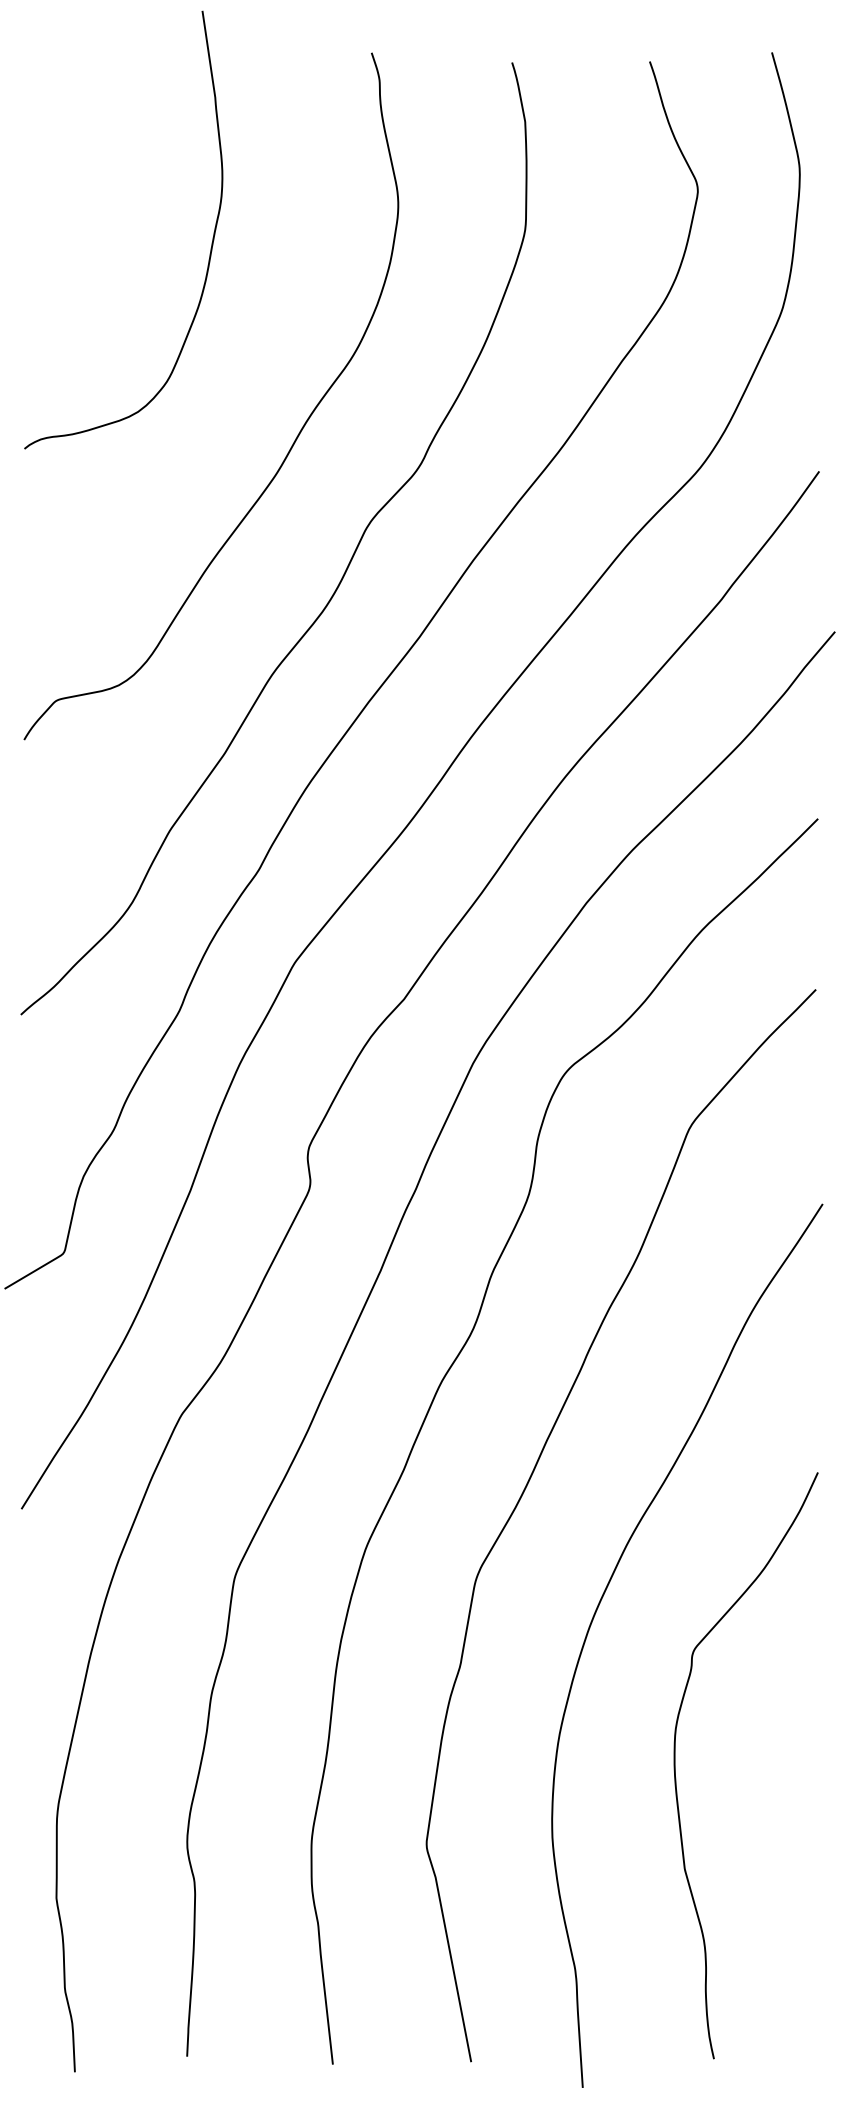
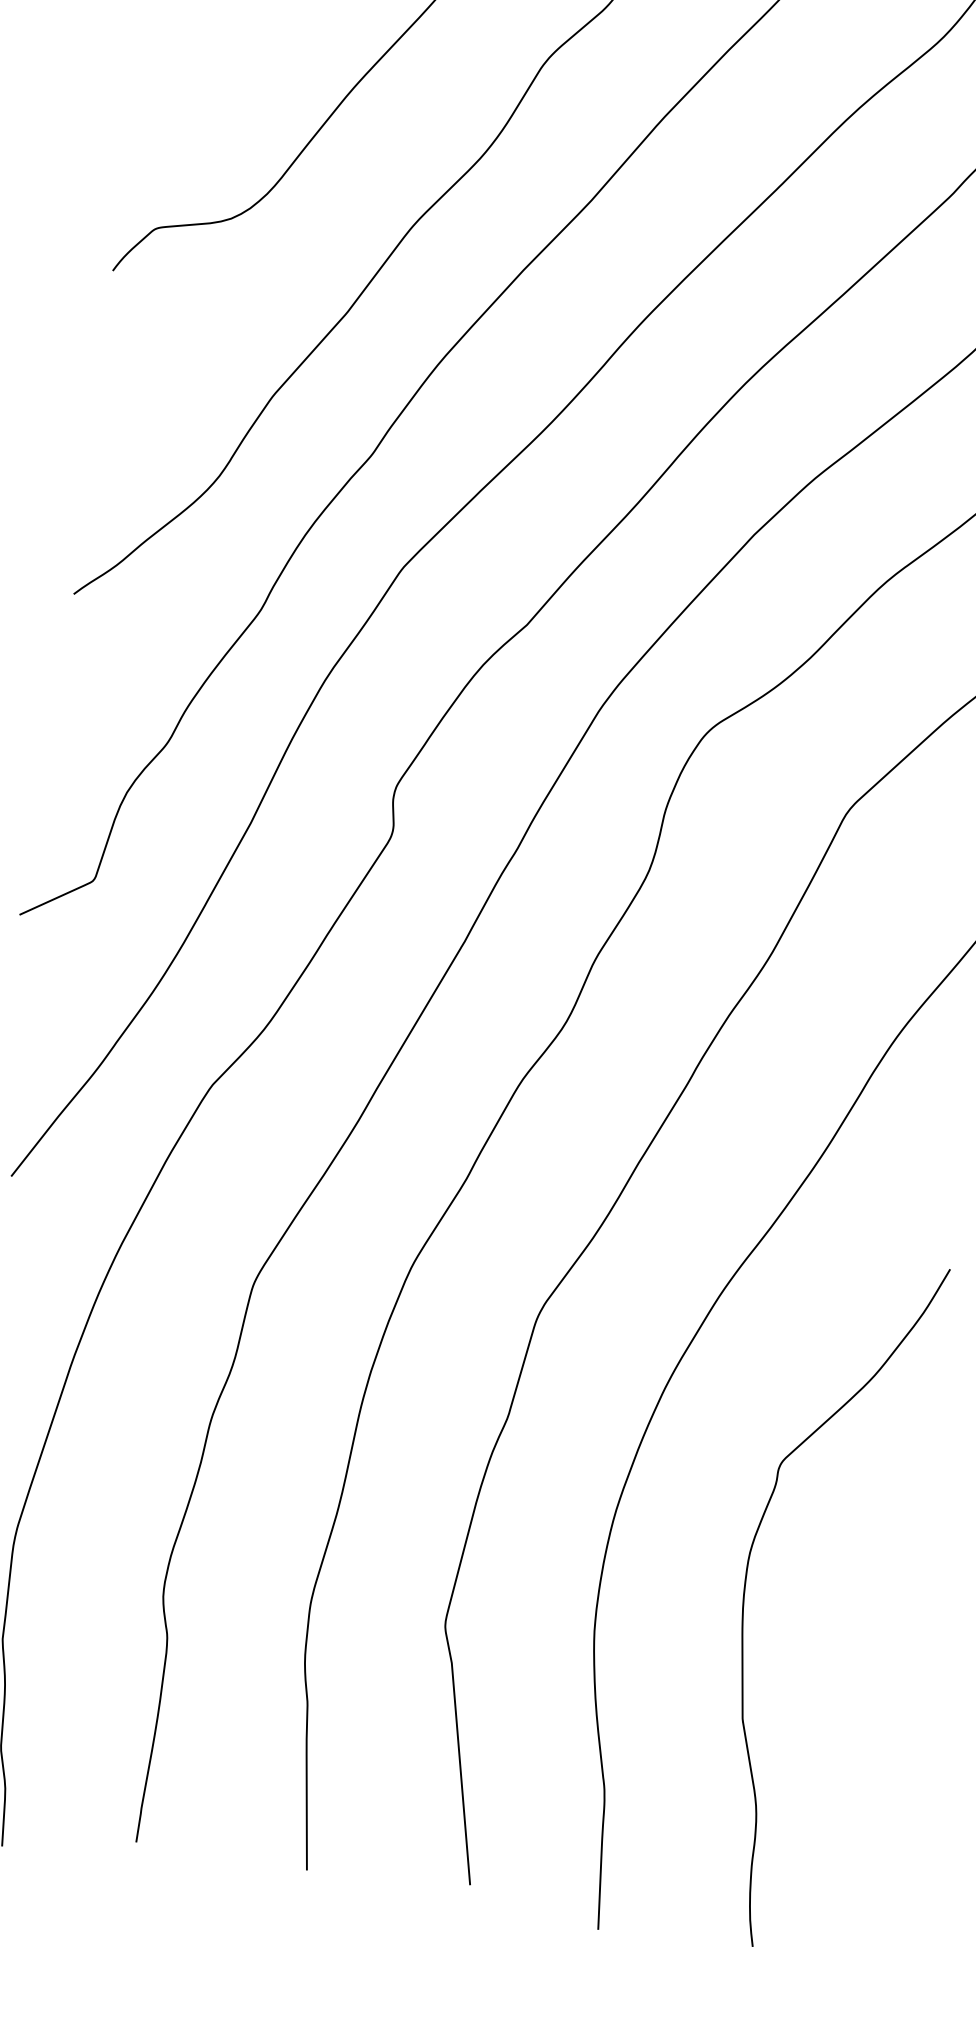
curve: (675, 1765) -> (744, 1596), moved

